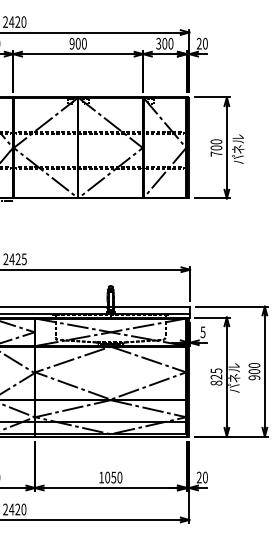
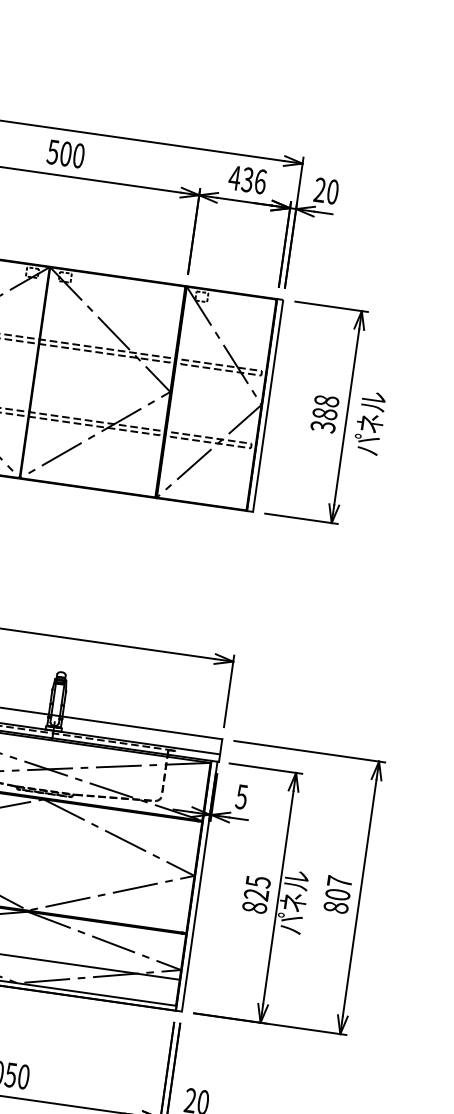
text: (71, 43) -> (51, 151), 900 -> 500
text: (164, 43) -> (247, 179), 300 -> 436
text: (216, 147) -> (325, 413), 700 -> 388
text: (254, 371) -> (338, 894), 900 -> 807

